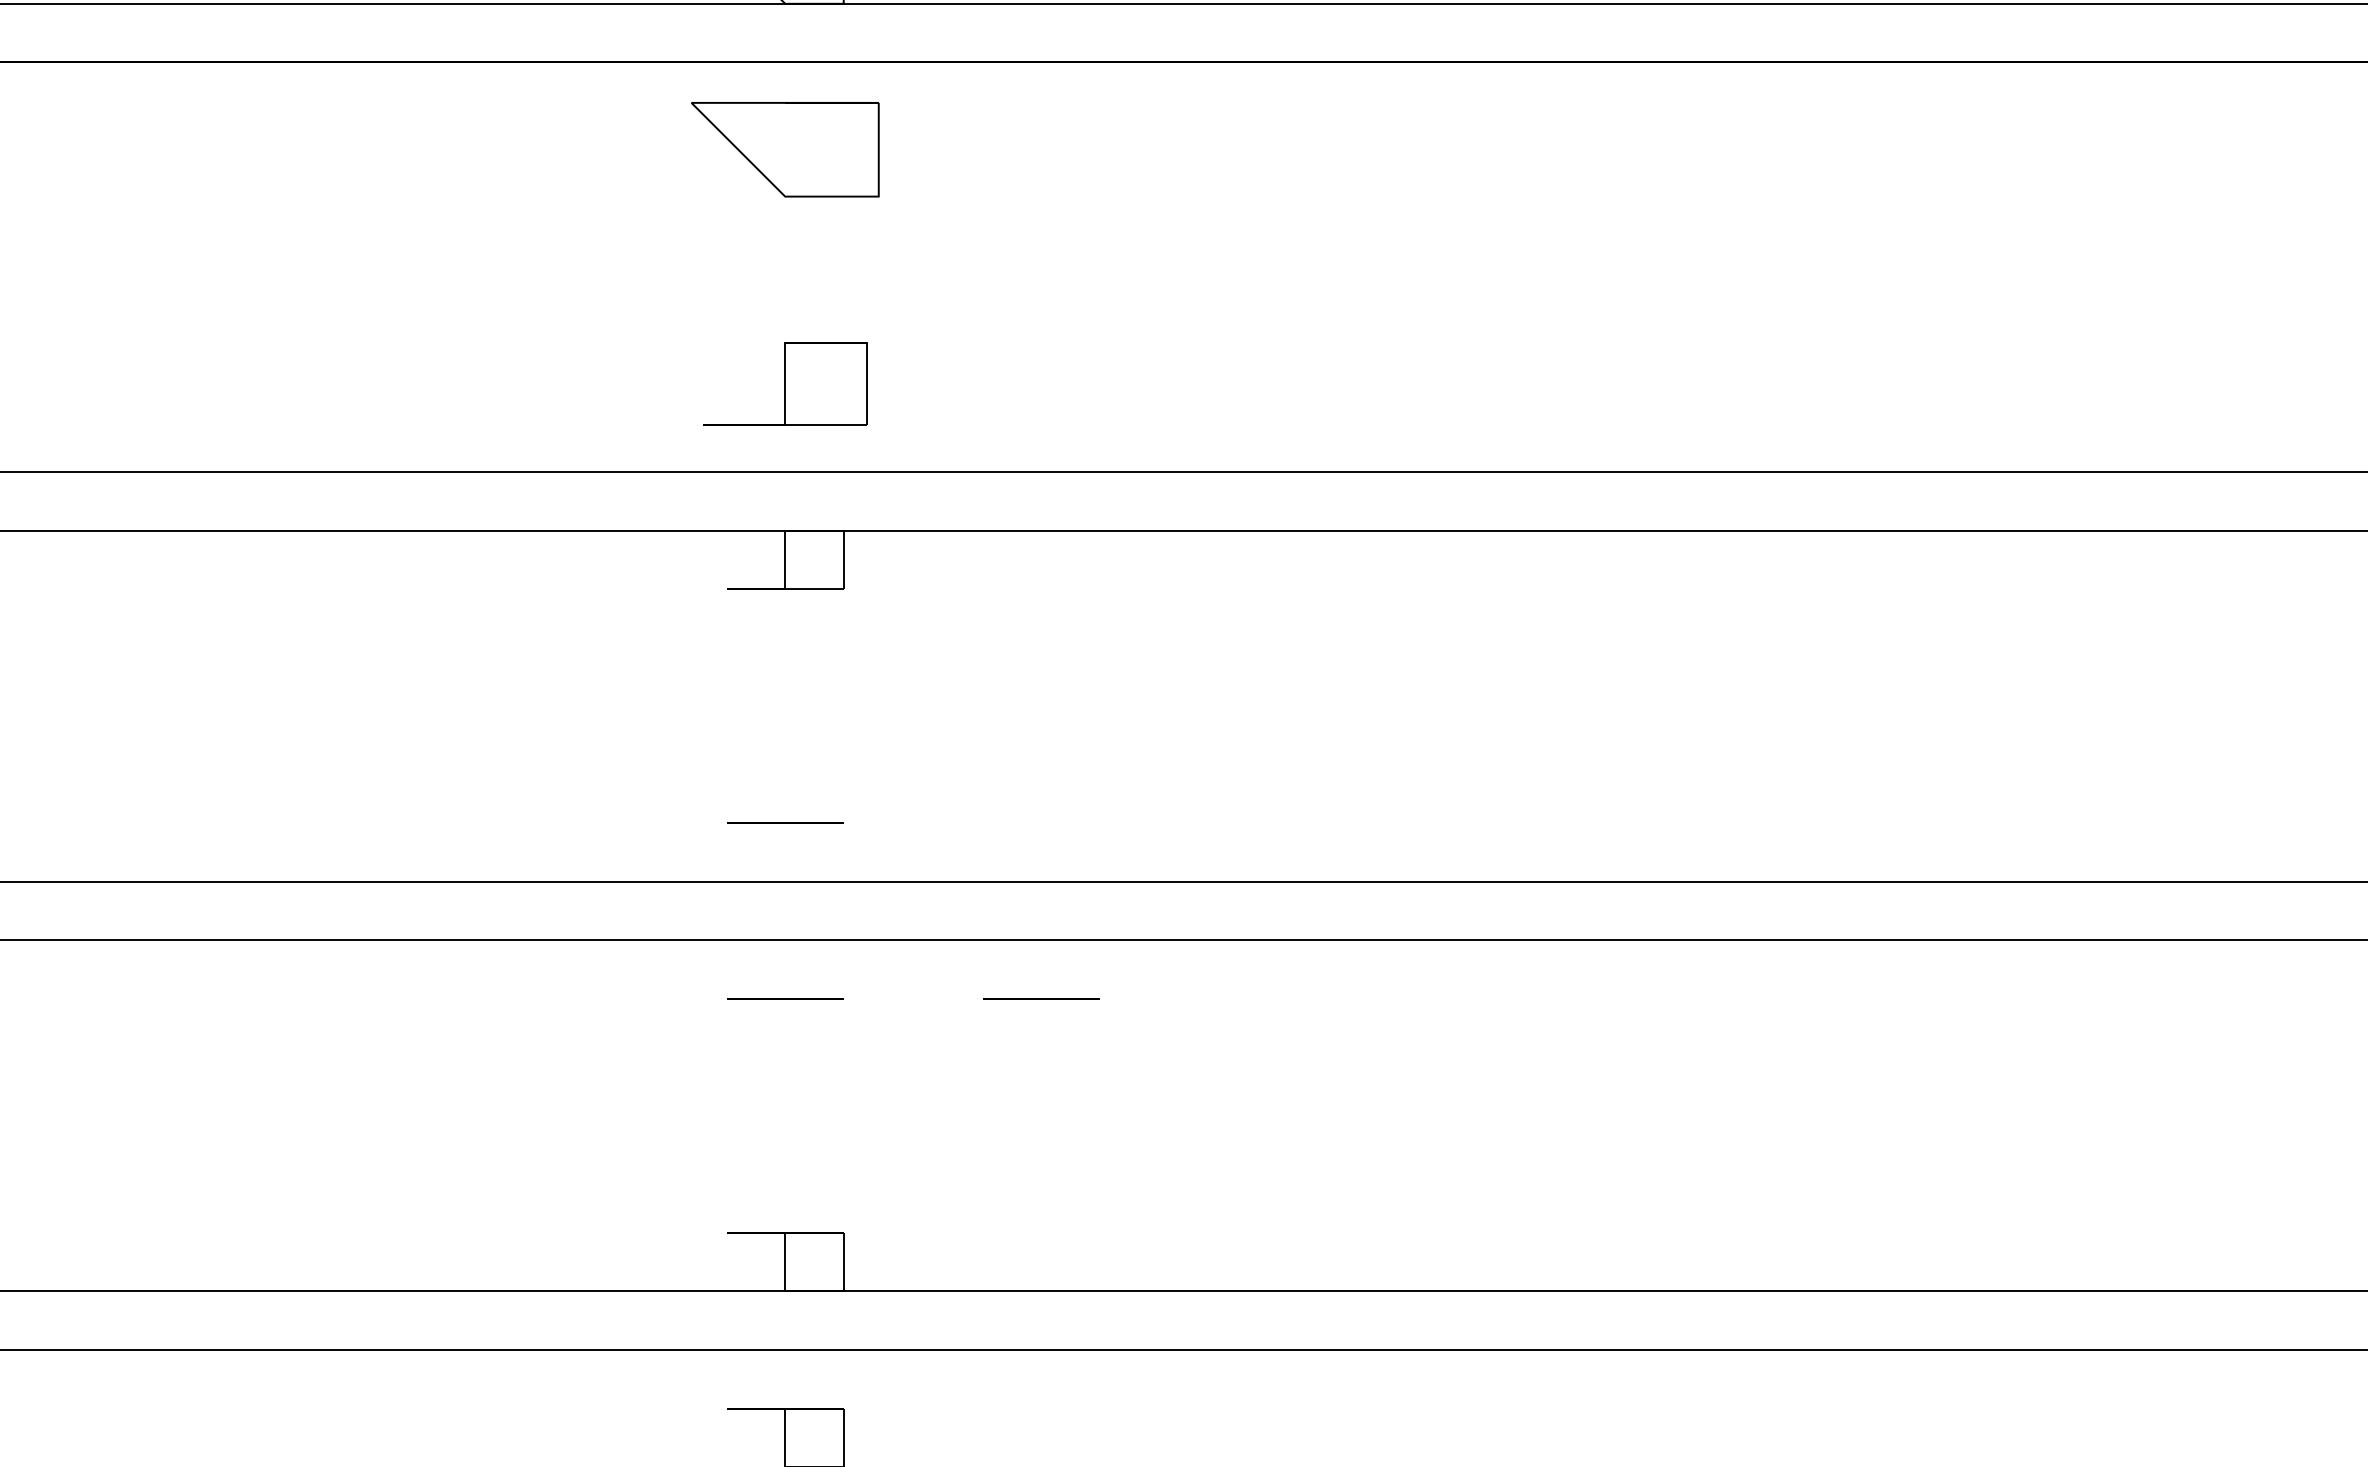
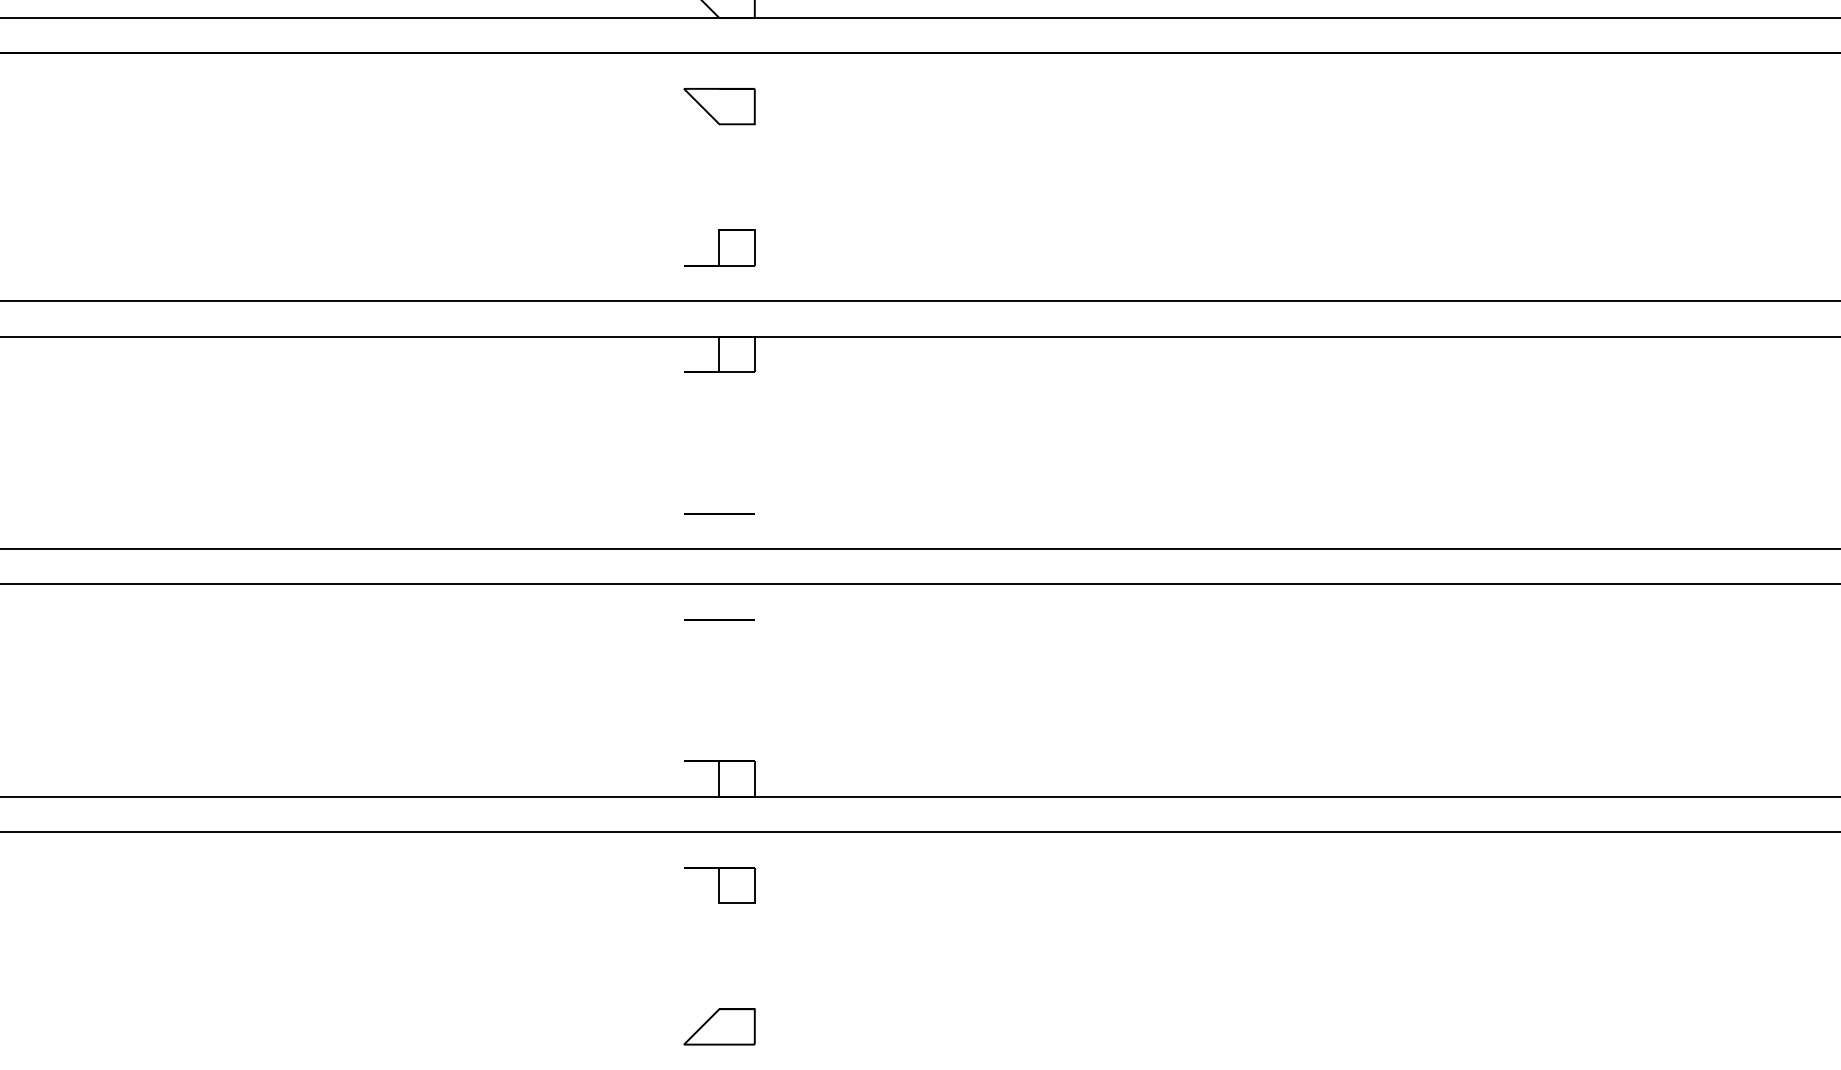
part: (785, 150) -> (719, 106), size x0.62
part: (785, 383) -> (719, 247), size x0.71
line: (1041, 998) -> (874, 619), removed

